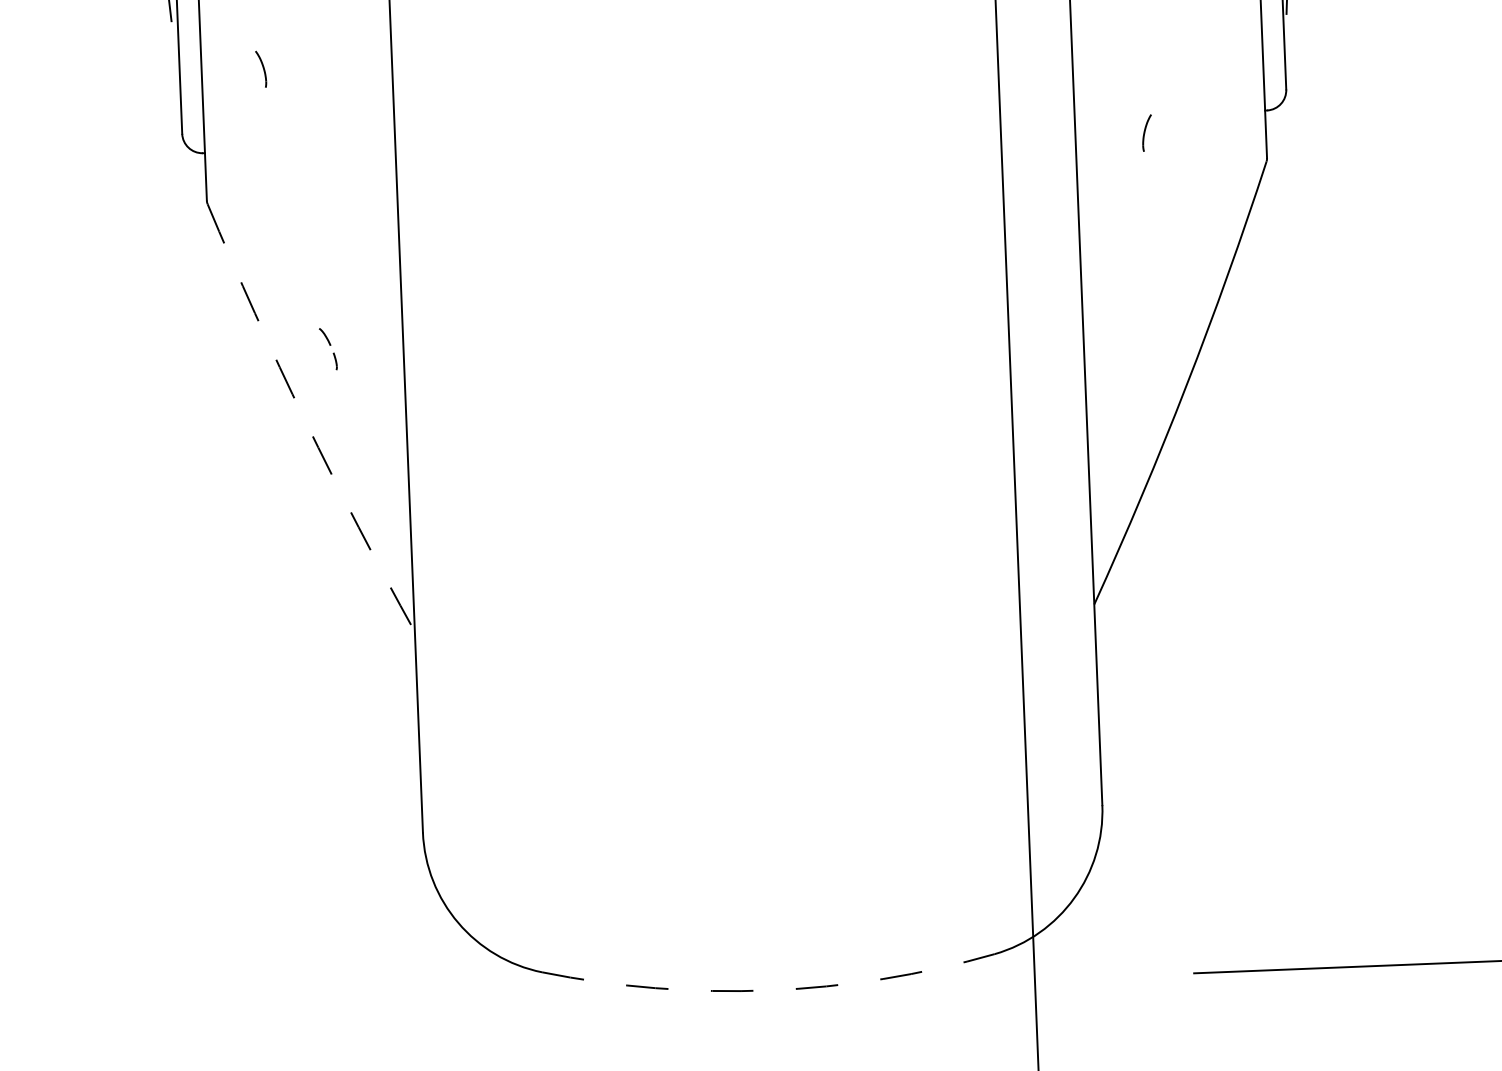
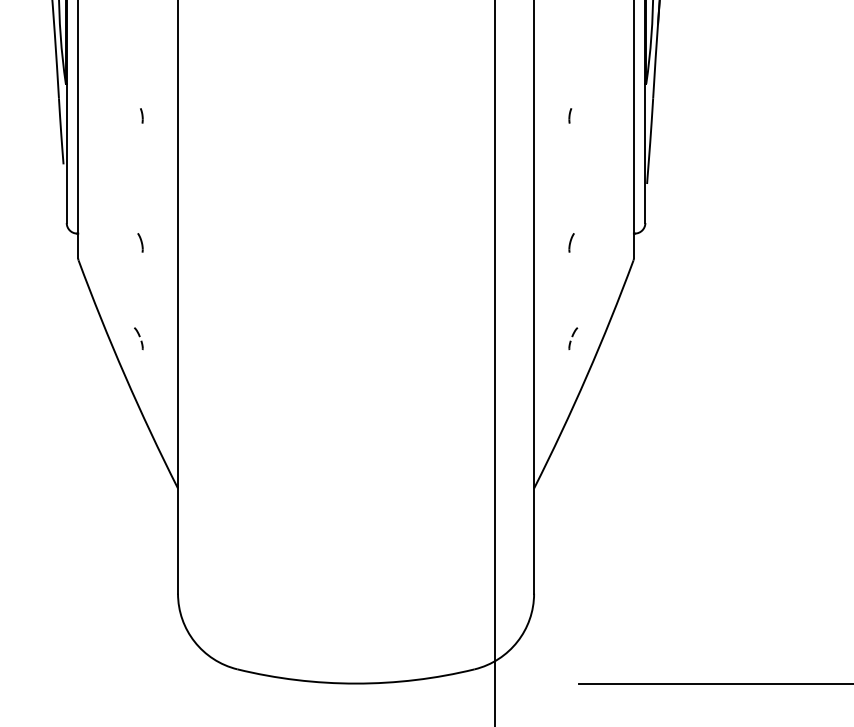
part: (261, 68) -> (140, 242), moved
part: (1157, 315) -> (573, 338), added
arc: (306, 420) -> (125, 375), dashed -> solid
arc: (770, 990) -> (356, 683), dashed -> solid

